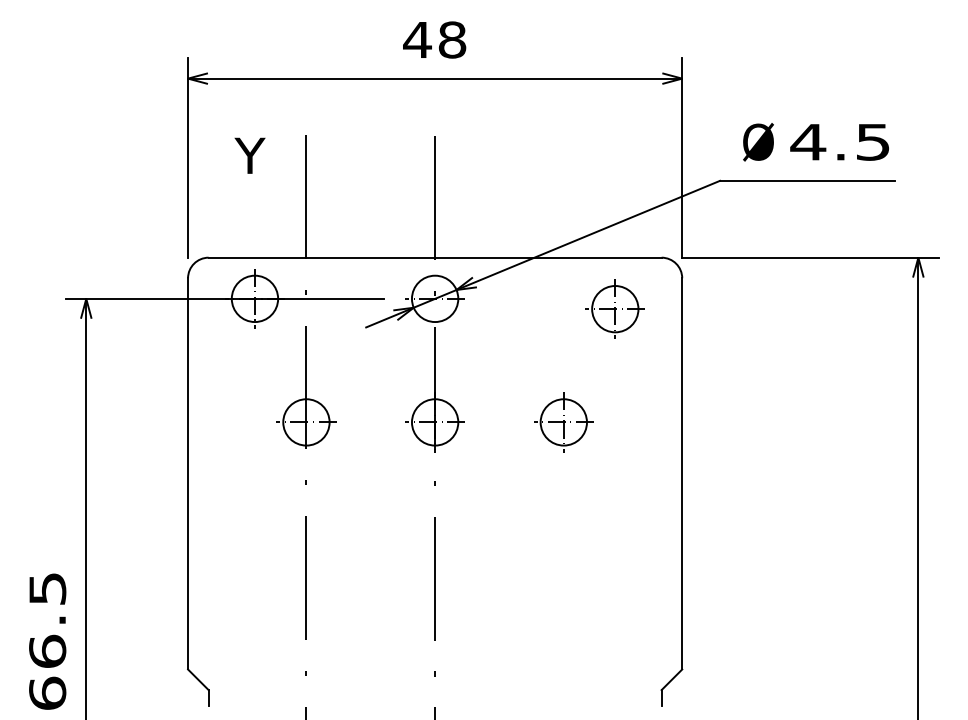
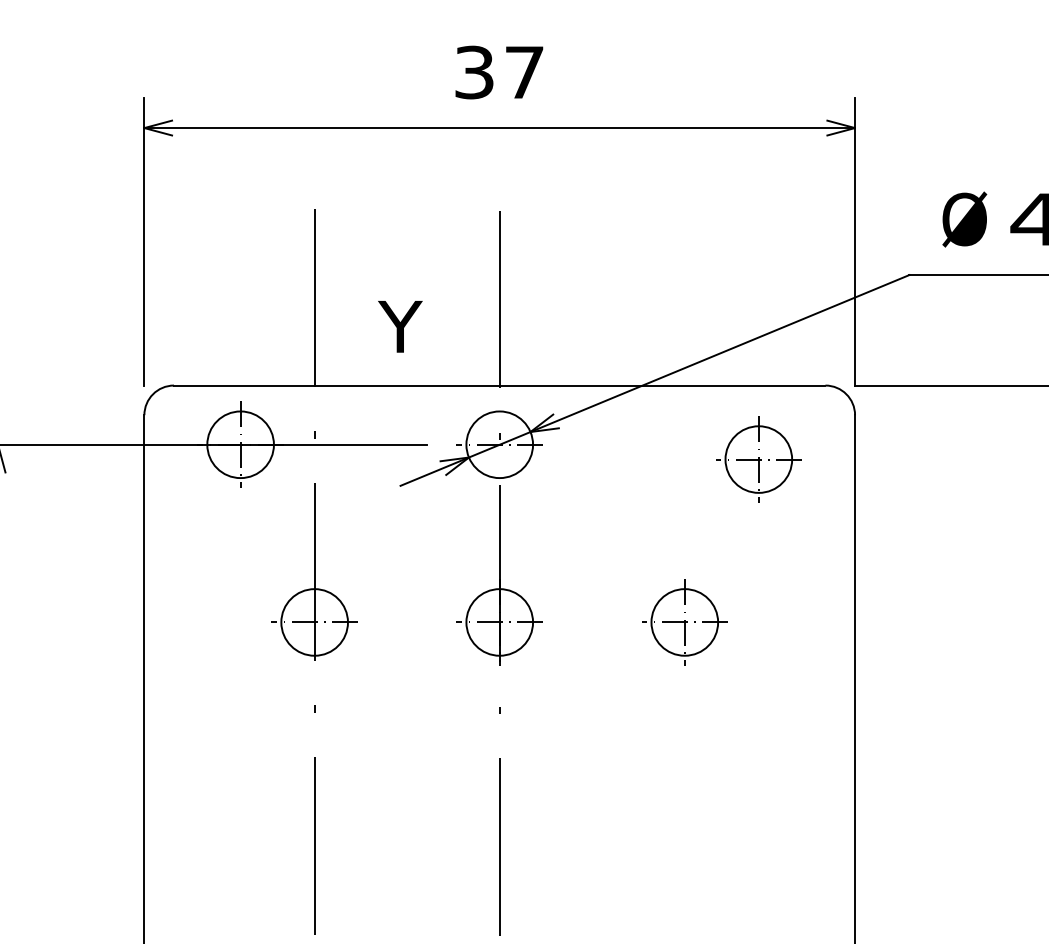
text: (434, 39) -> (498, 71), 48 -> 37
text: (249, 155) -> (399, 326), moved

